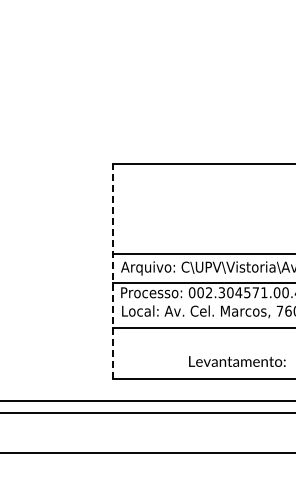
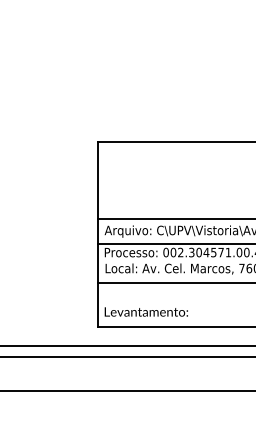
line: (113, 271) -> (98, 234), dashed -> solid
text: (237, 361) -> (146, 311), moved

